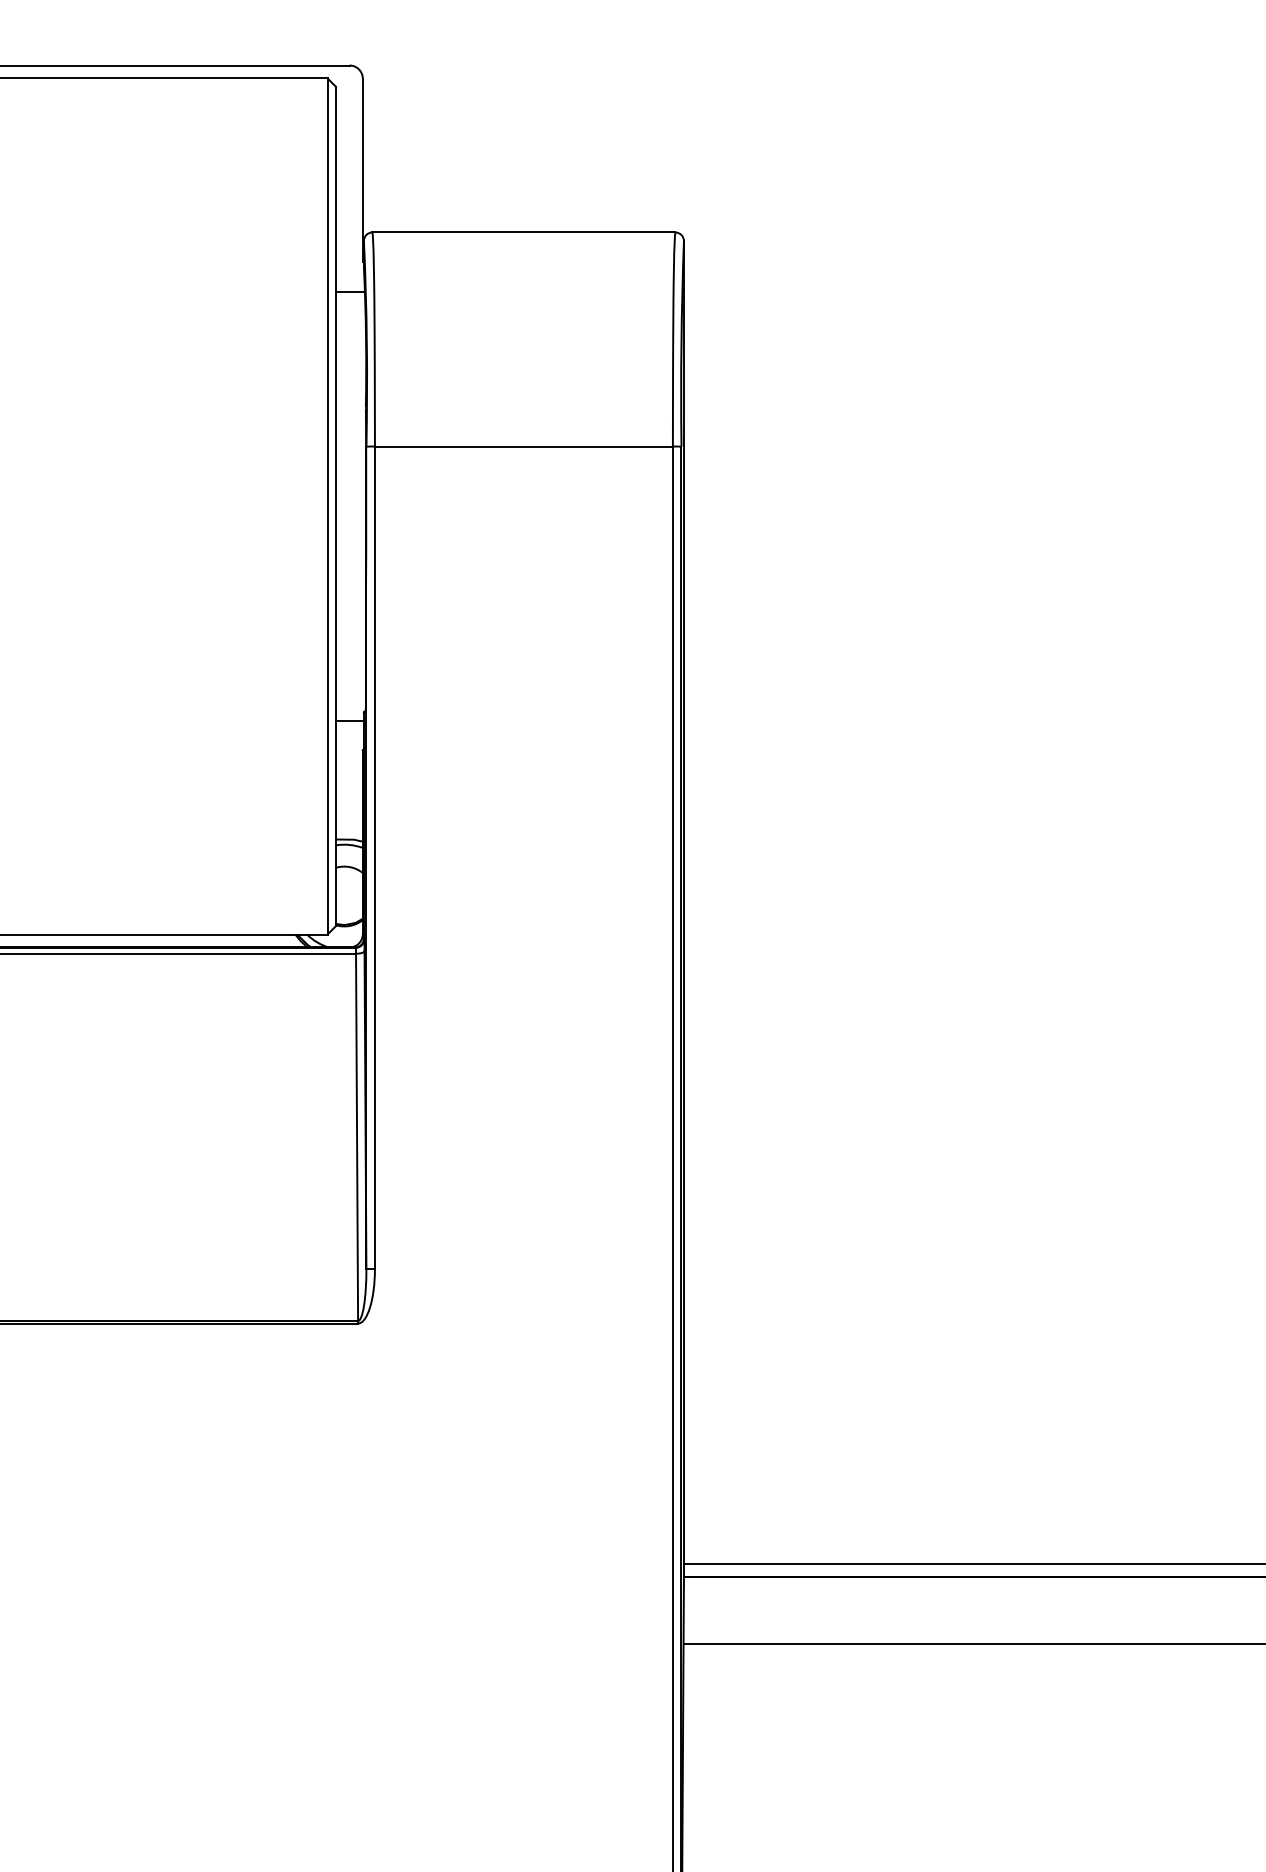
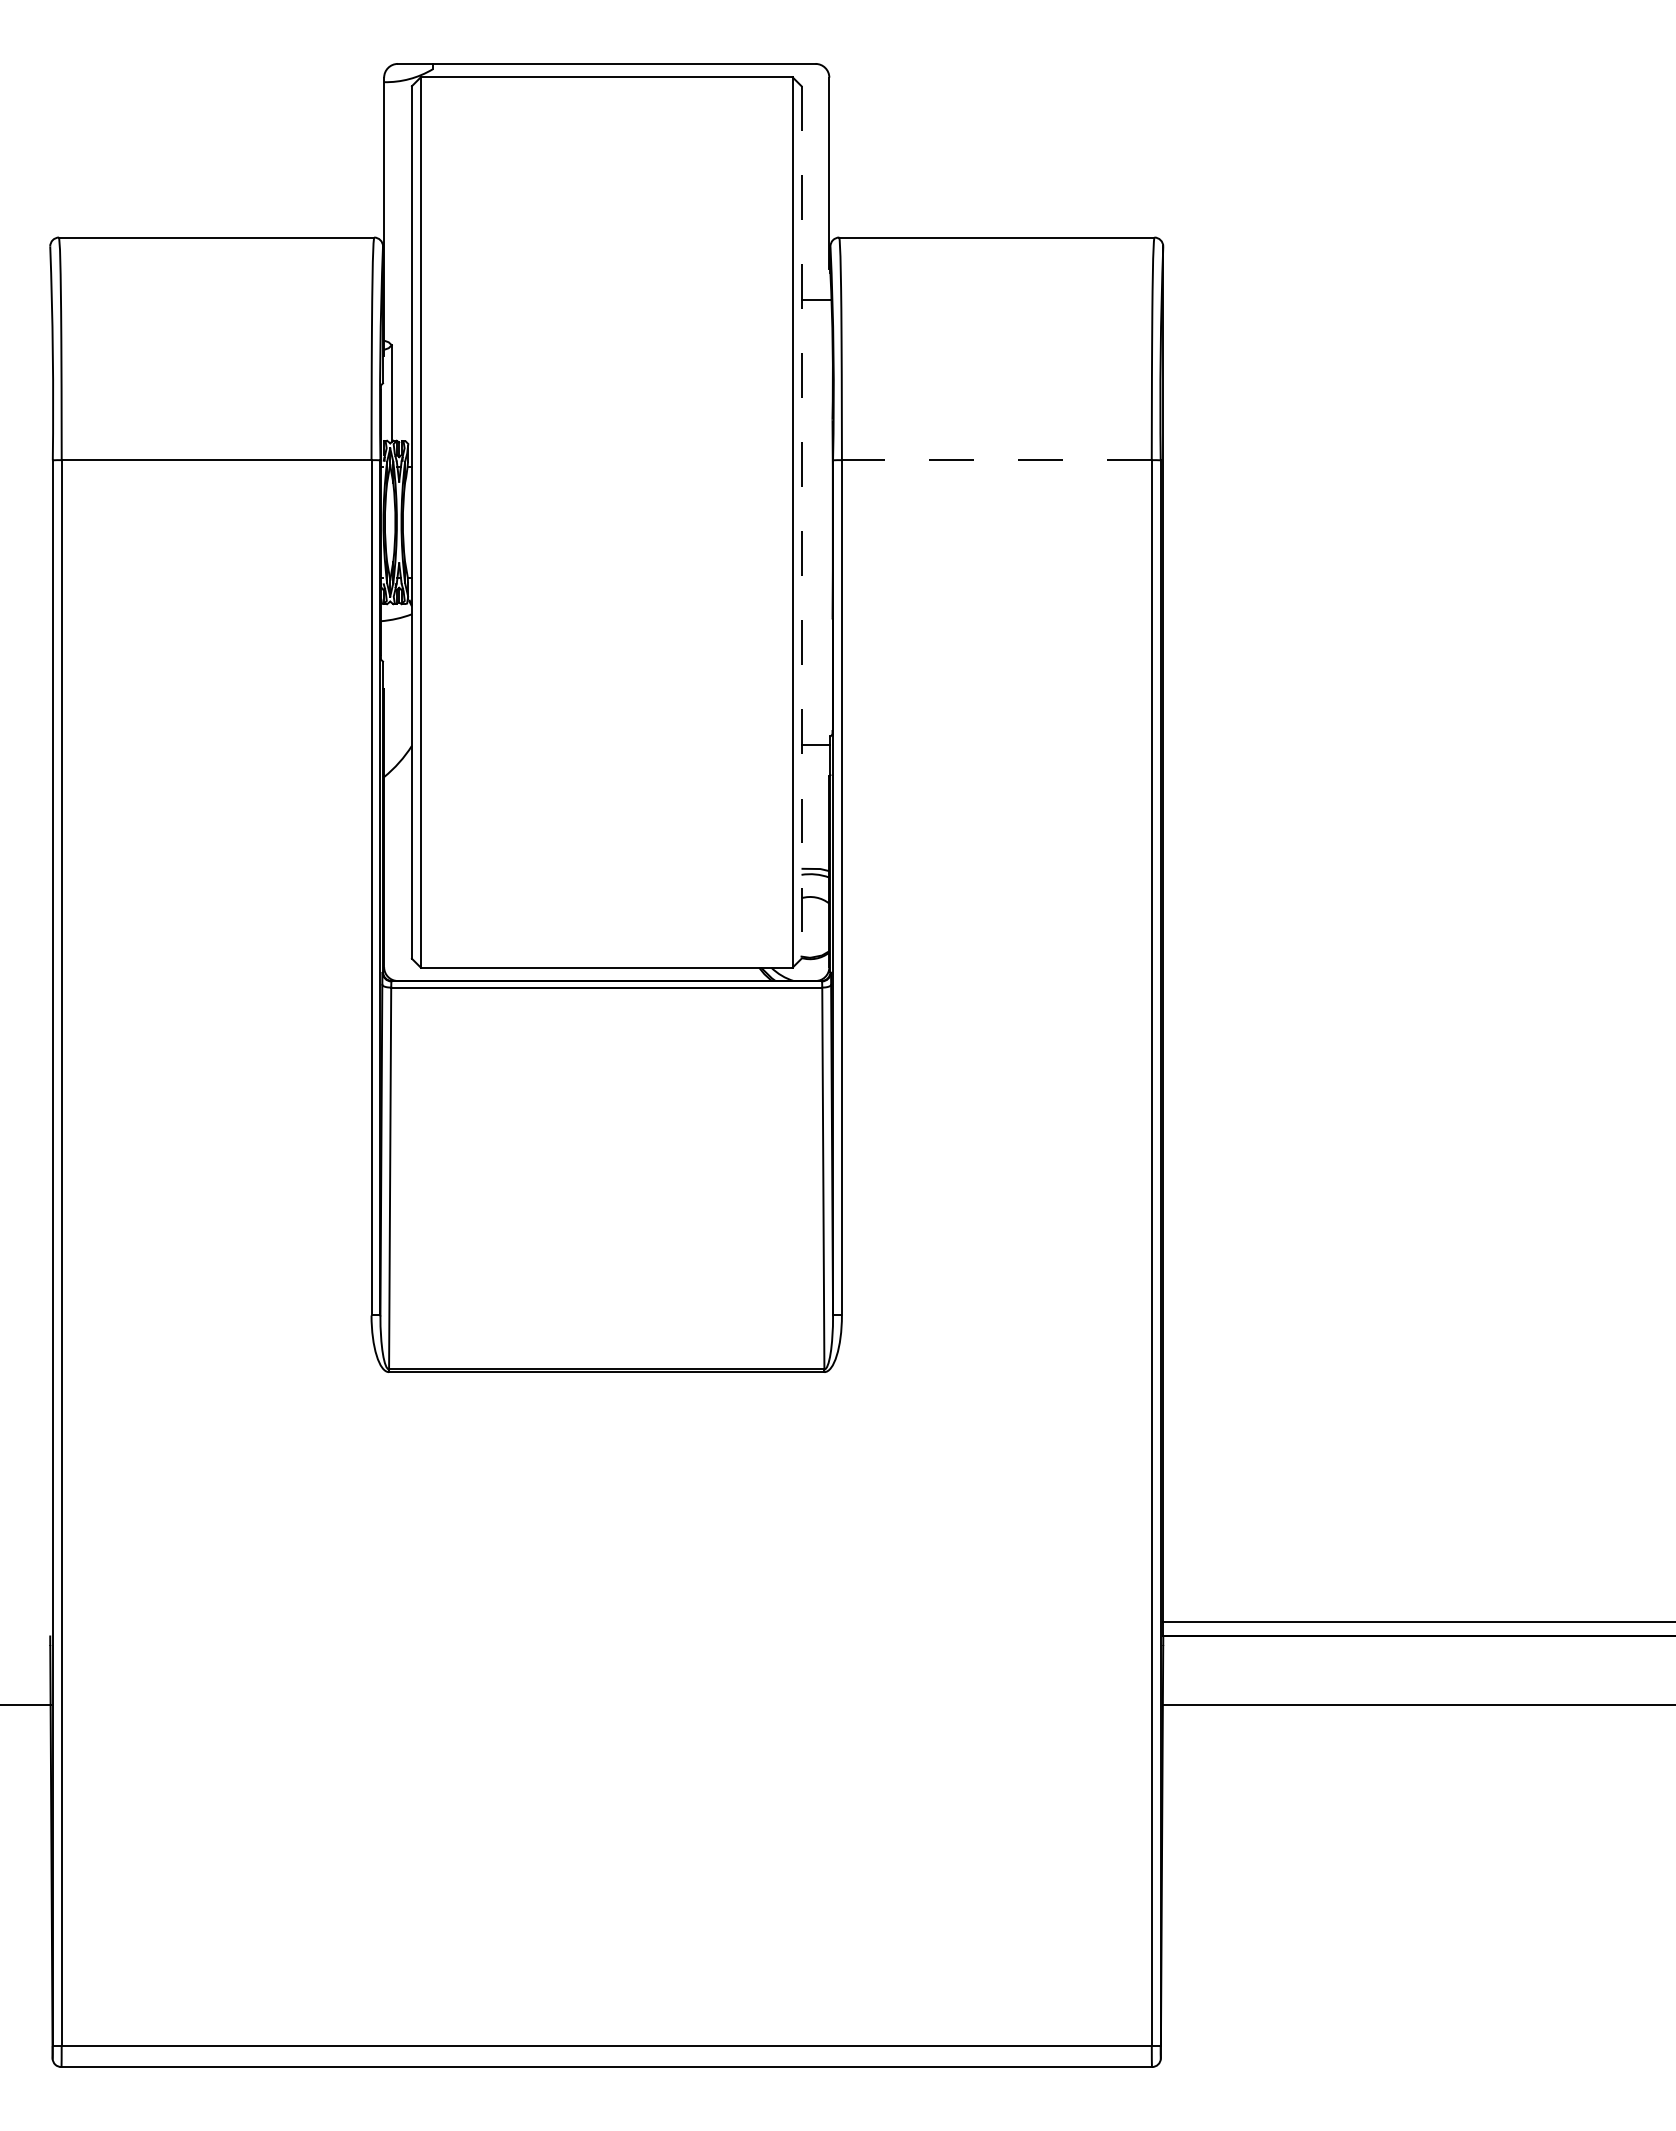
line: (523, 446) -> (996, 460), solid -> dashed
line: (336, 506) -> (801, 522), solid -> dashed

